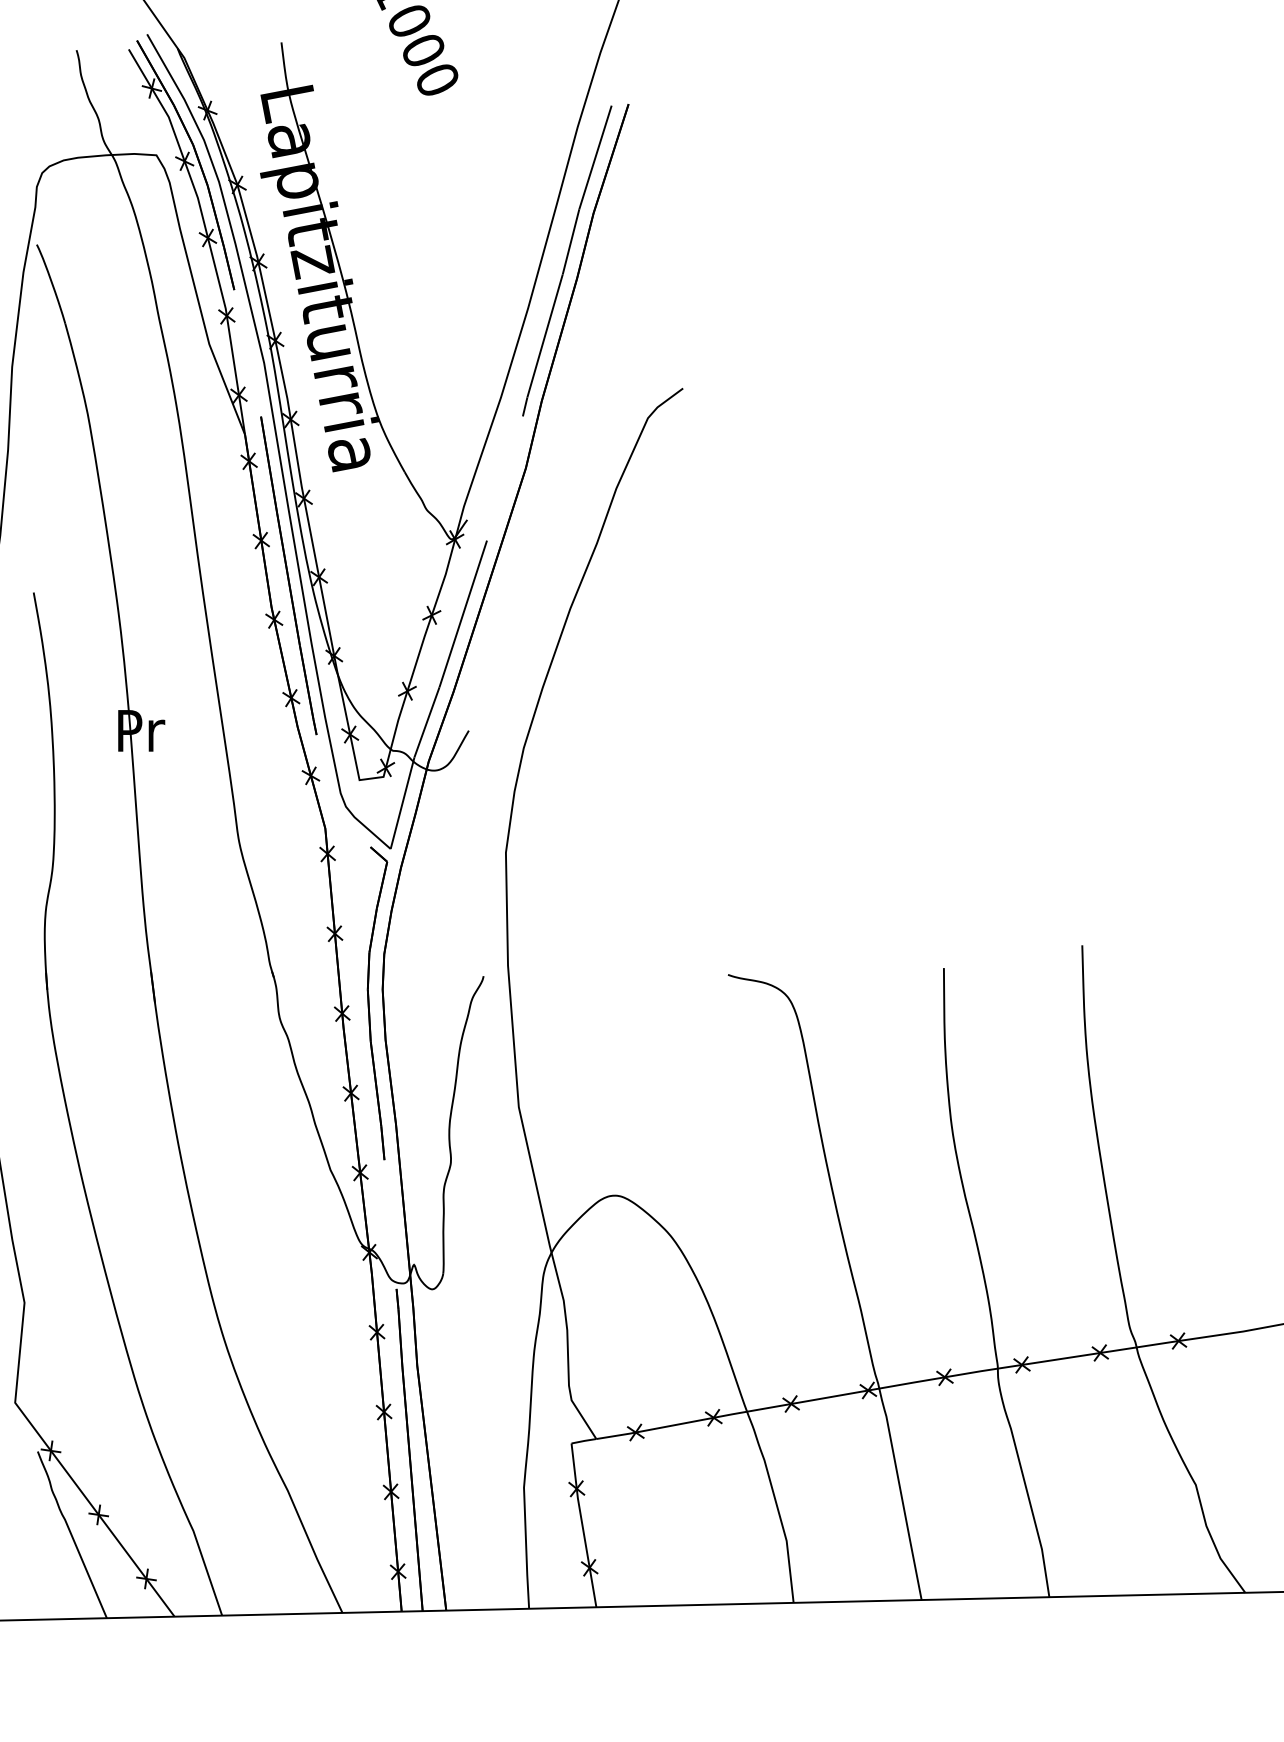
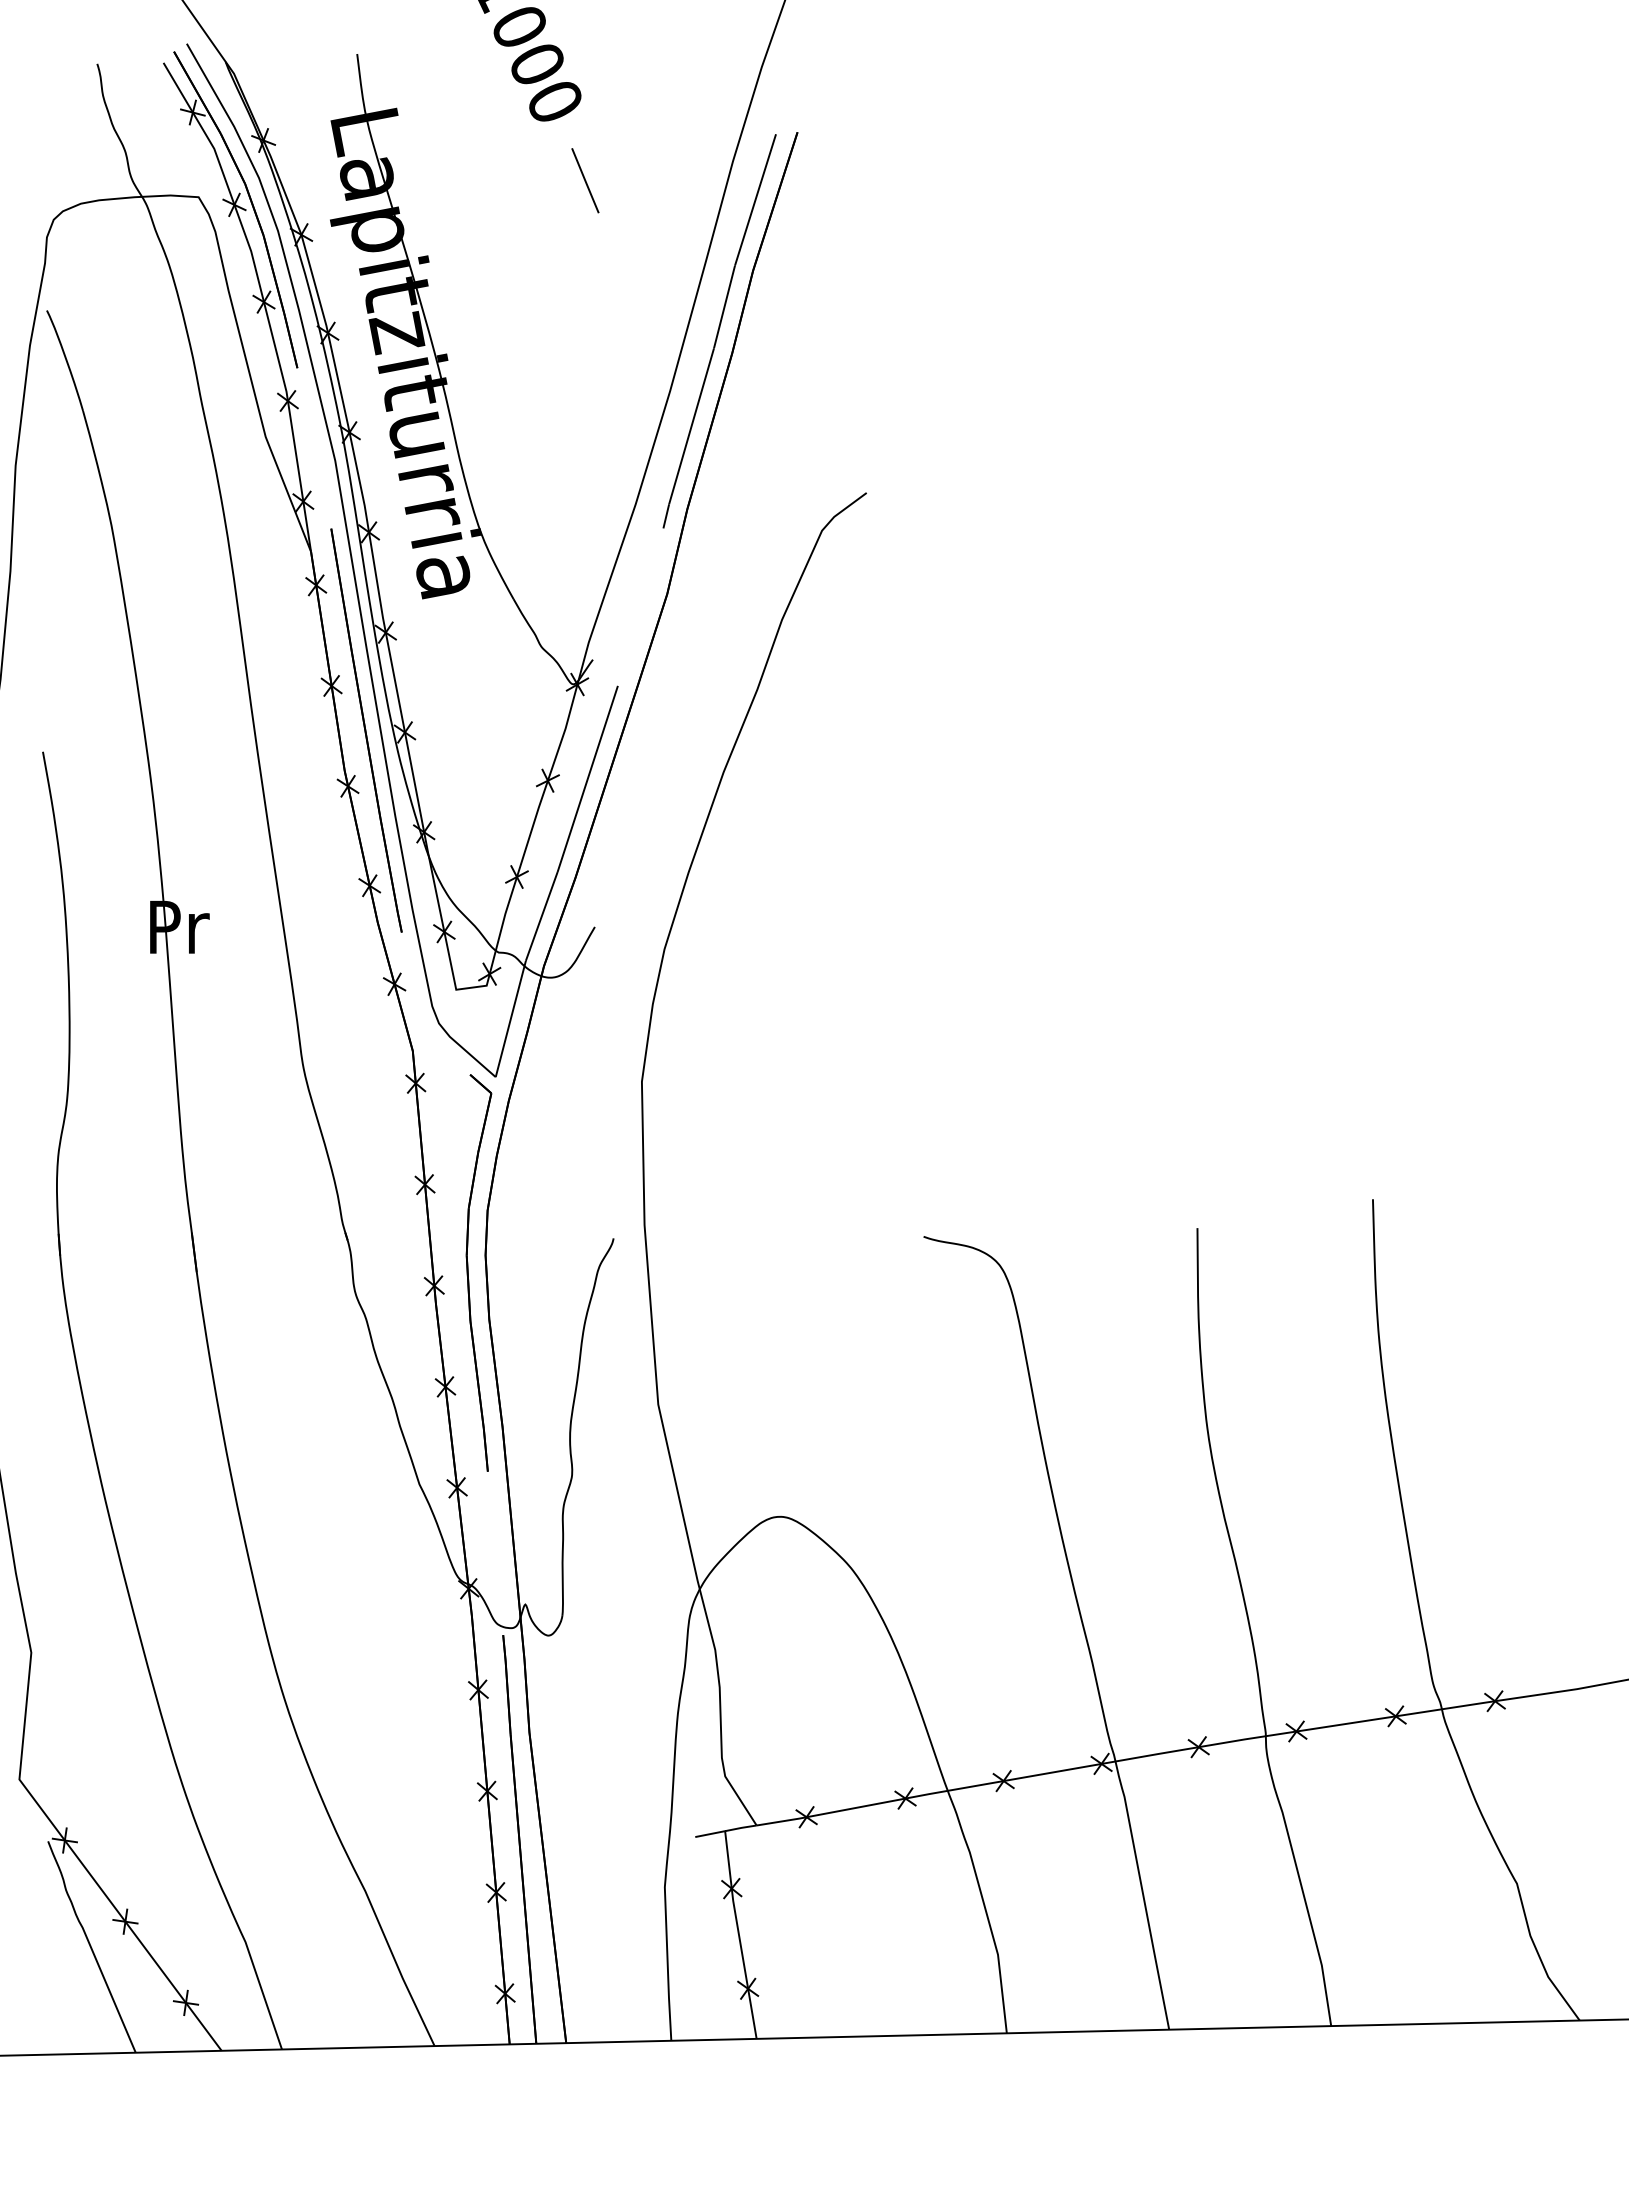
line: (461, 142) -> (585, 180), added
line: (560, 1445) -> (710, 1833), added

